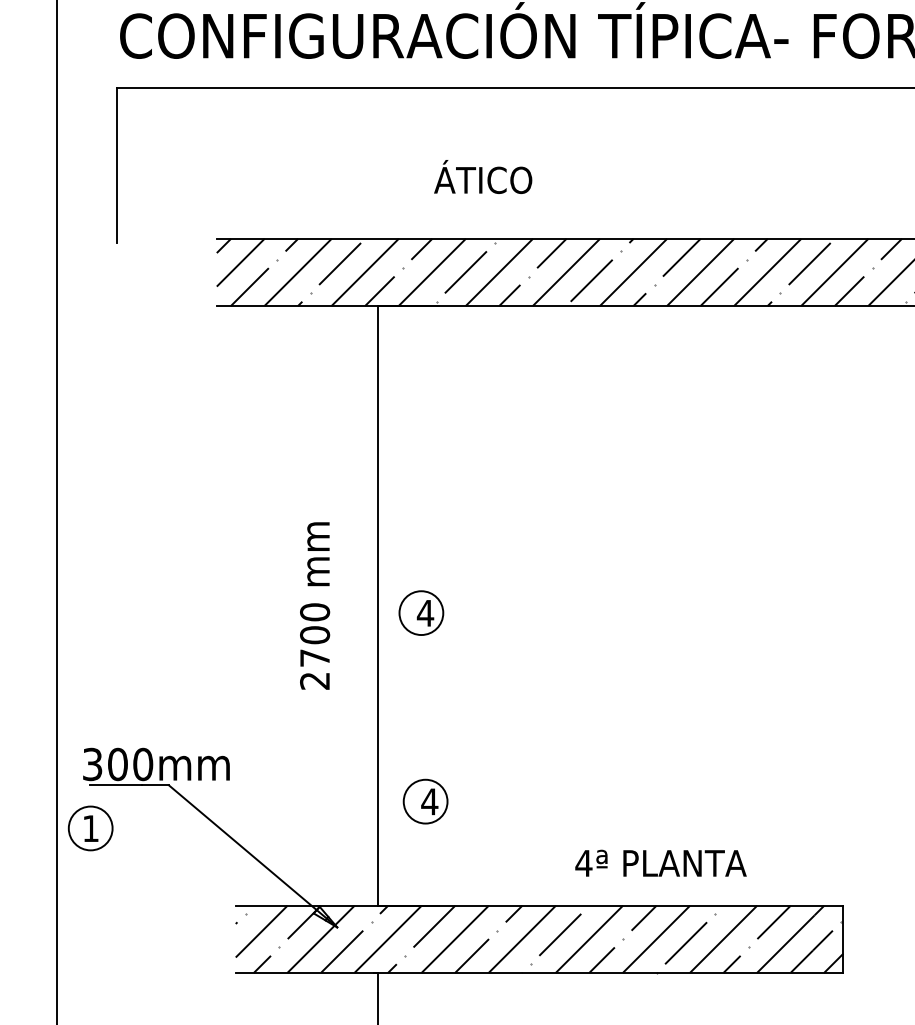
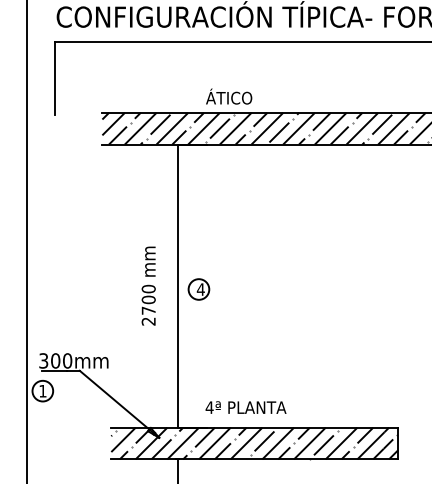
text: (483, 176) -> (229, 96), moved
part: (424, 801) -> (200, 378), removed
text: (659, 863) -> (245, 407), moved

